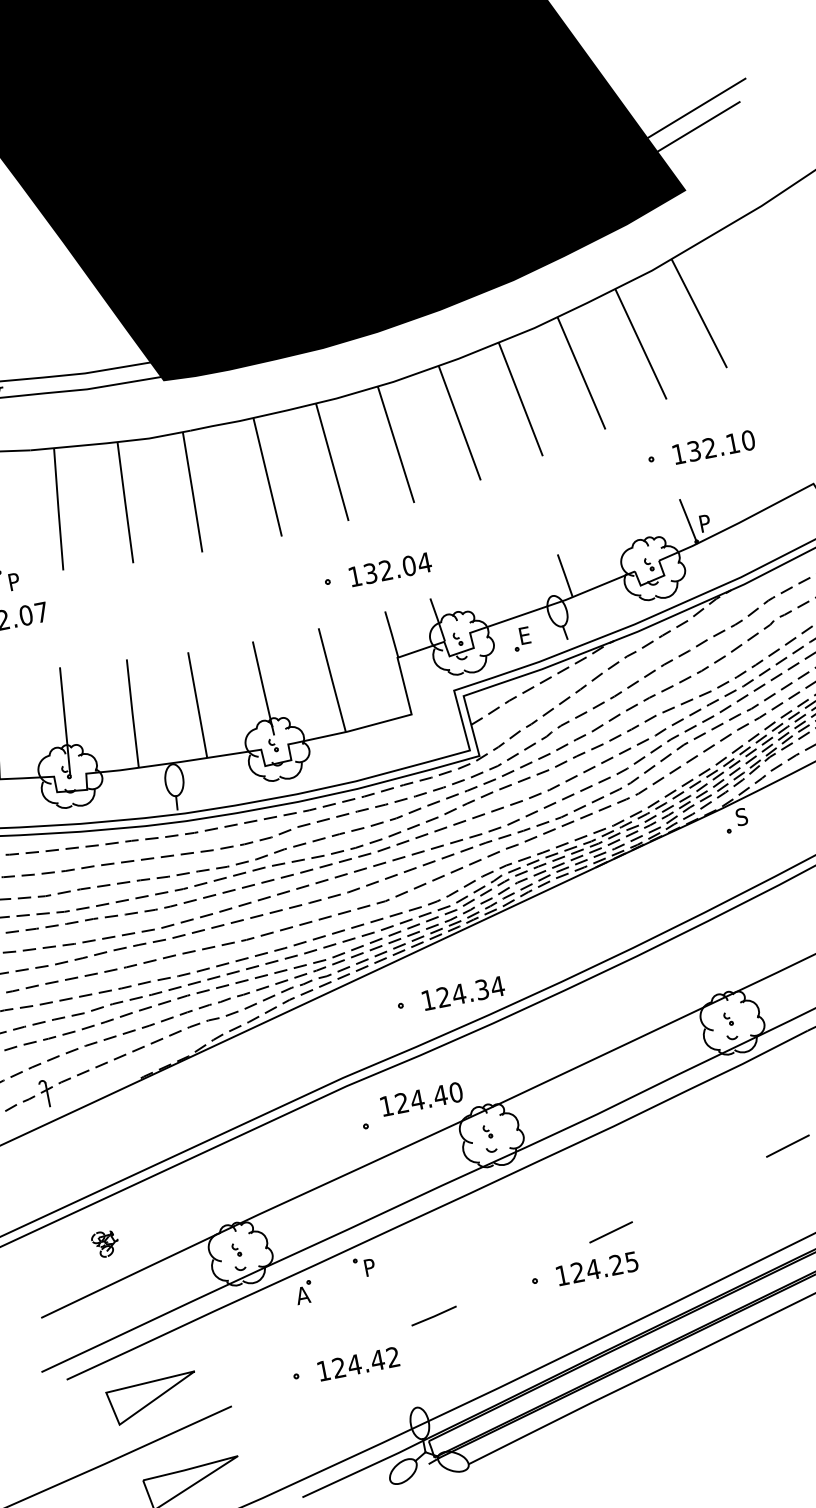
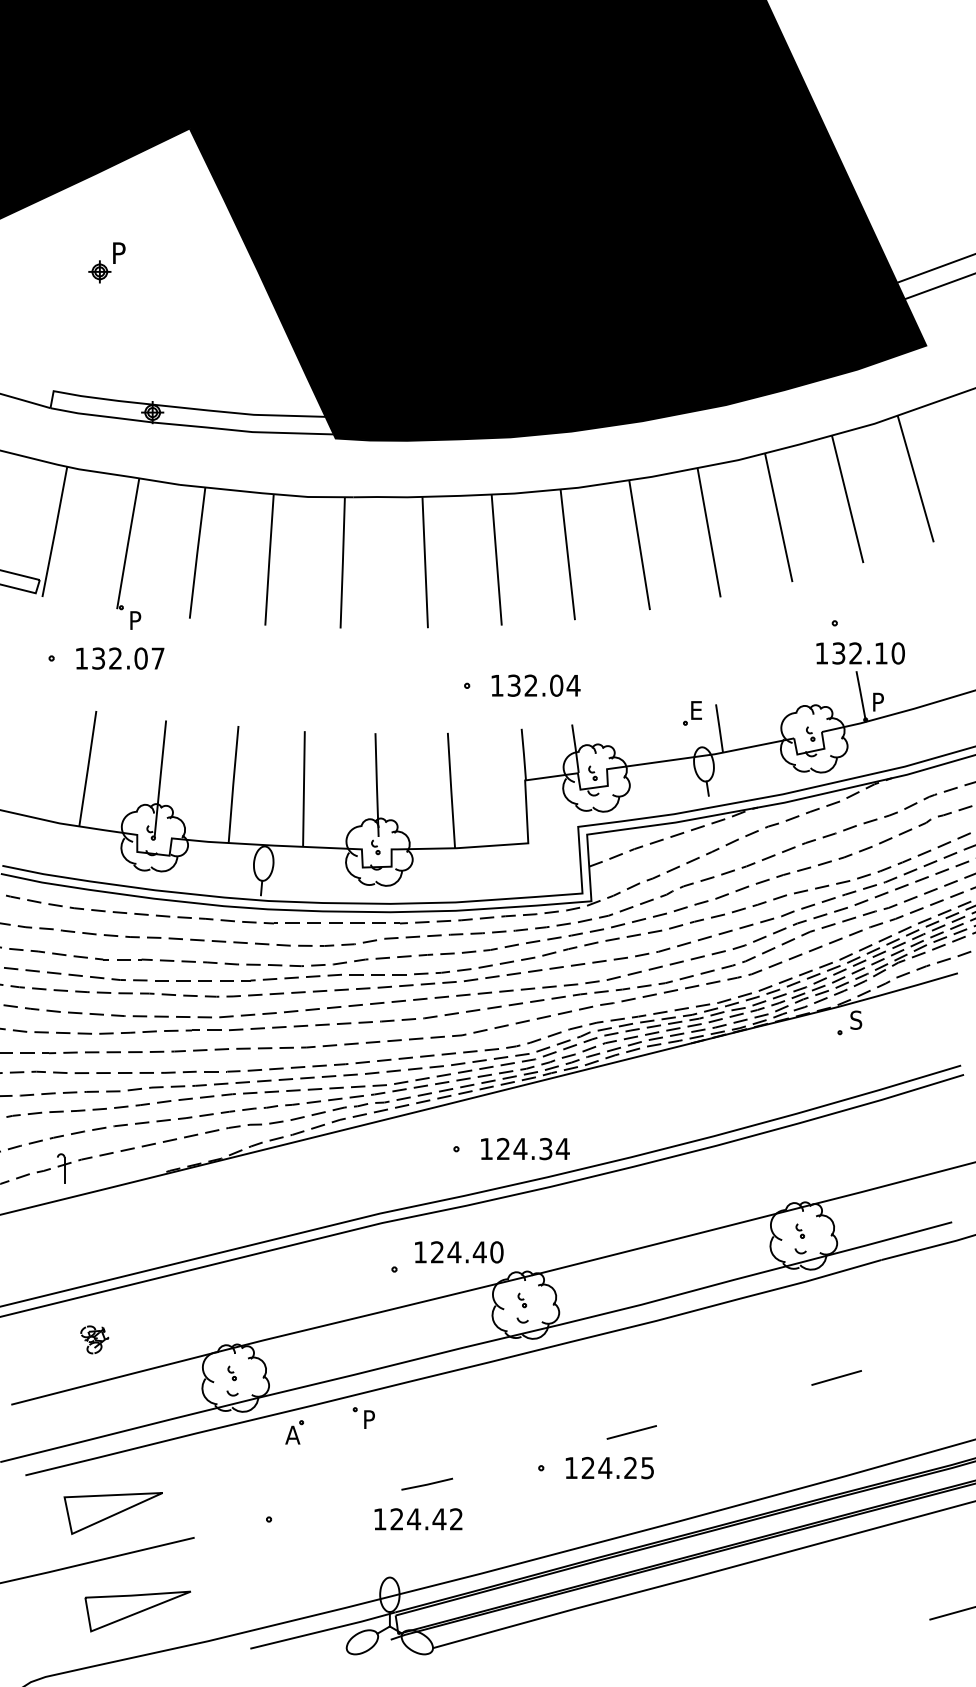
text: (713, 447) -> (860, 653), moved
part: (521, 639) -> (692, 713), moved
text: (358, 1364) -> (418, 1519), moved

